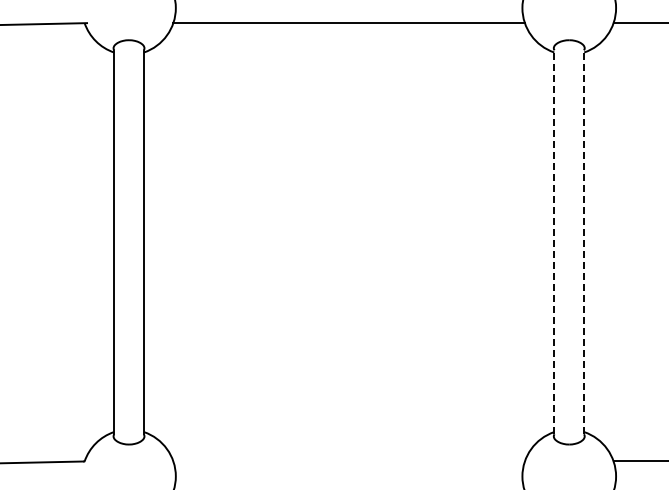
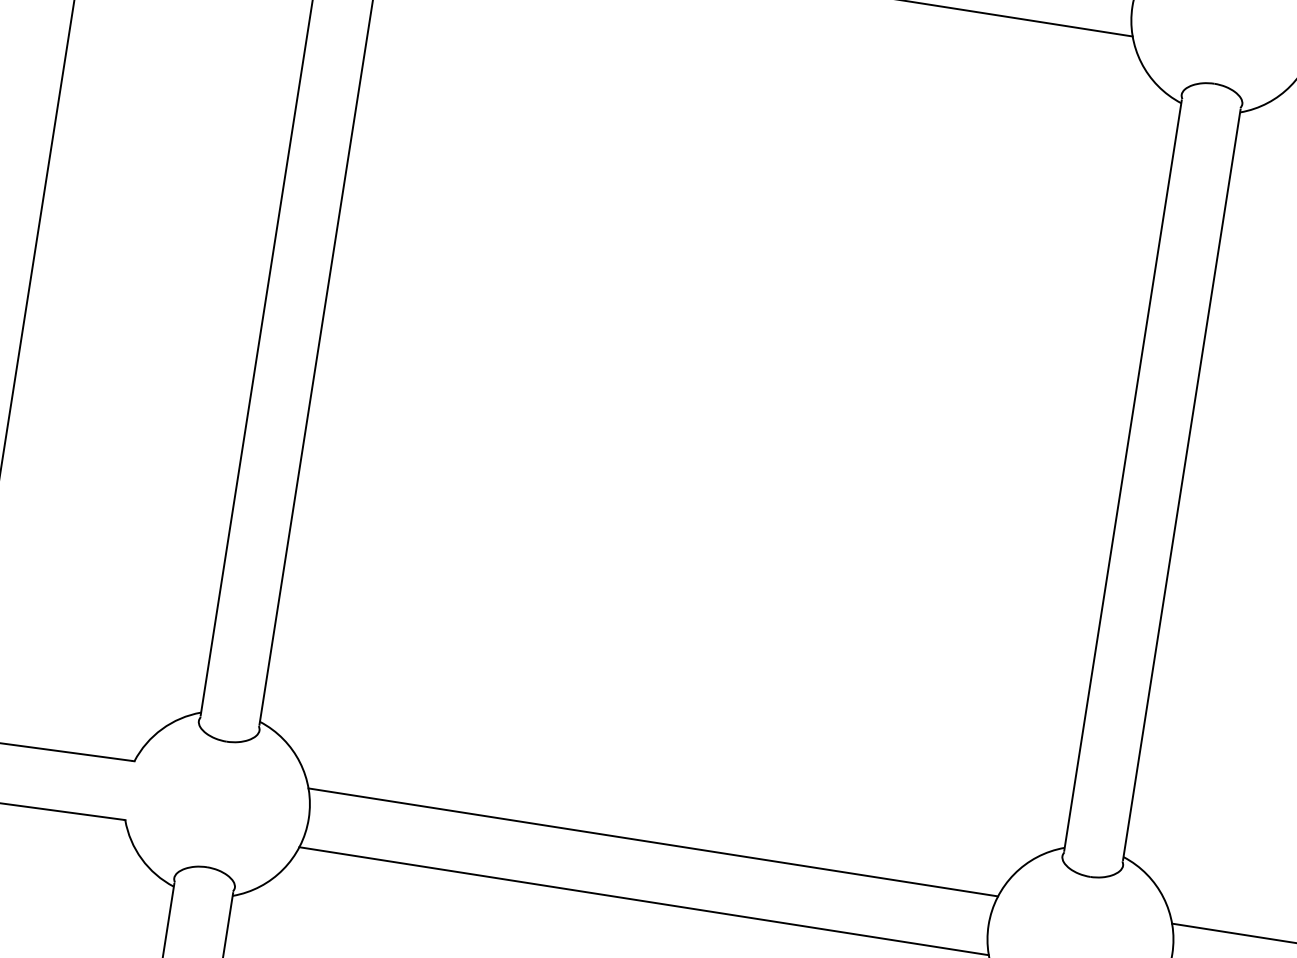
line: (554, 241) -> (1123, 474), dashed -> solid
line: (584, 241) -> (1182, 483), dashed -> solid
line: (348, 461) -> (652, 842), added

